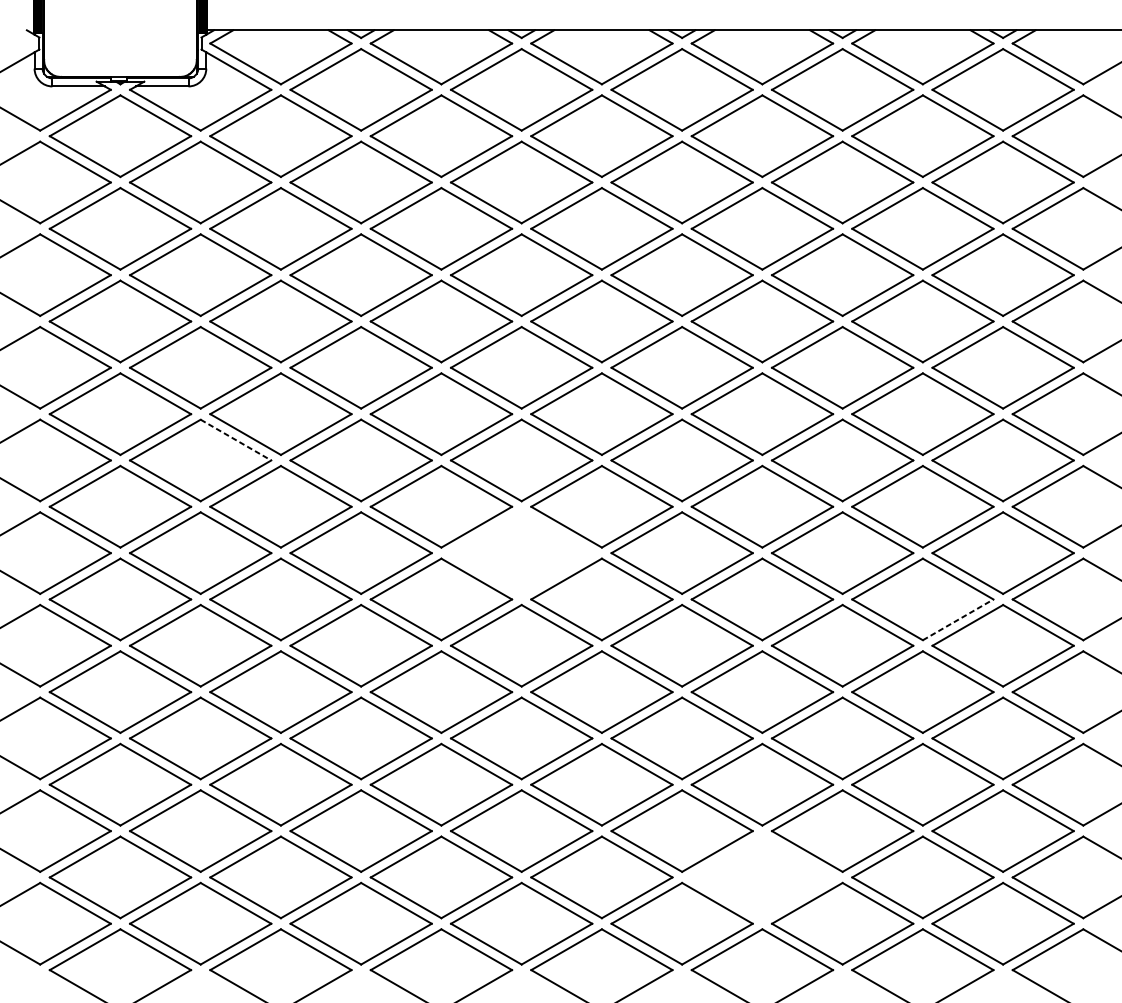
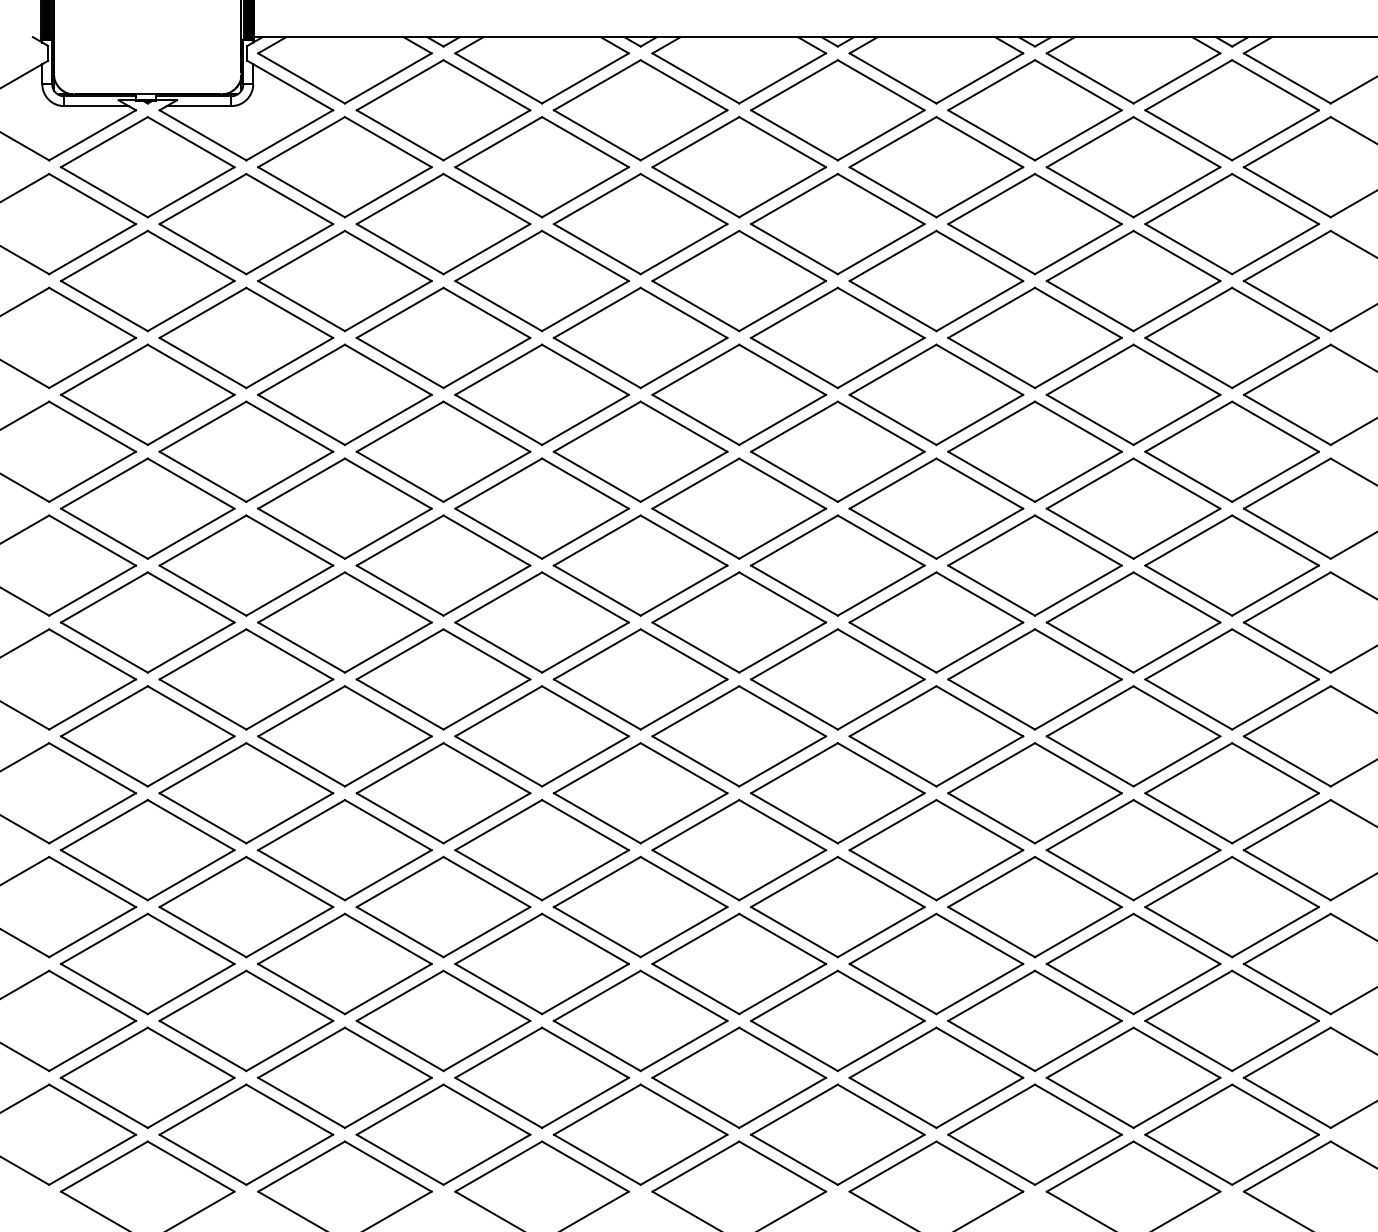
line: (236, 440) -> (290, 540), dashed -> solid
part: (521, 553) -> (640, 679), added
line: (958, 619) -> (1177, 761), dashed -> solid
part: (762, 877) -> (936, 1077), added

